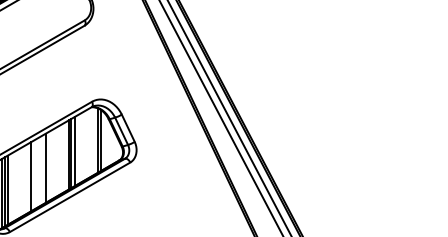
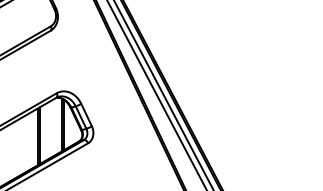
line: (74, 151) -> (42, 134), removed
line: (45, 167) -> (18, 147), removed
line: (31, 176) -> (7, 154), removed

